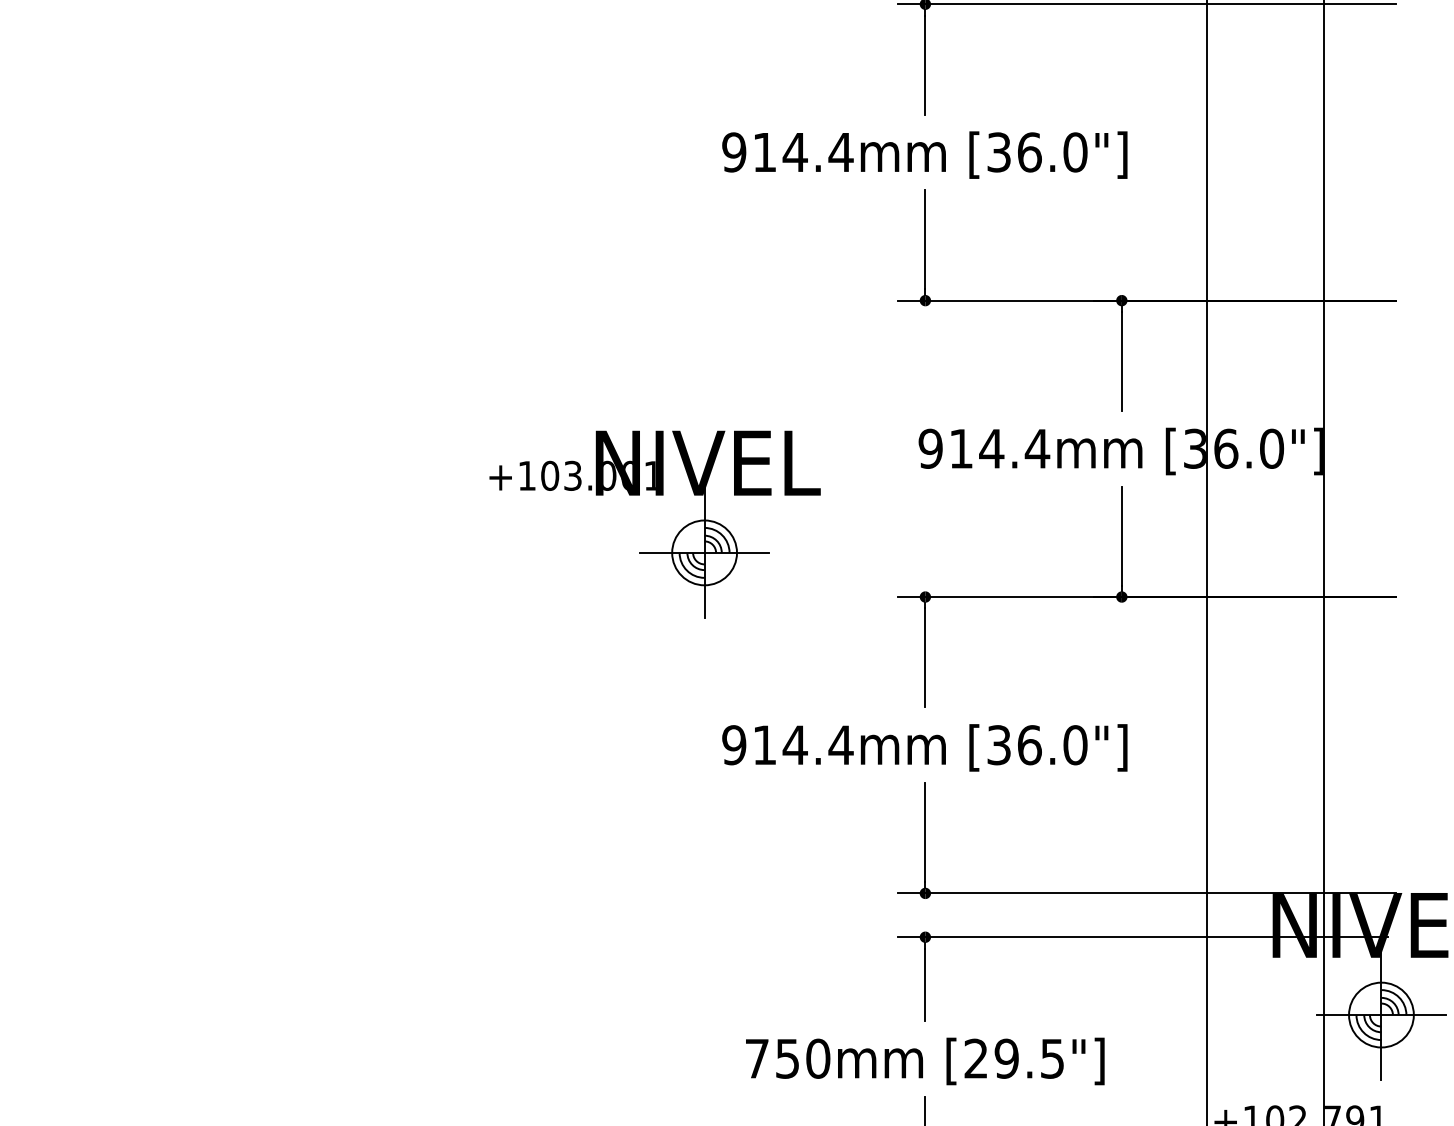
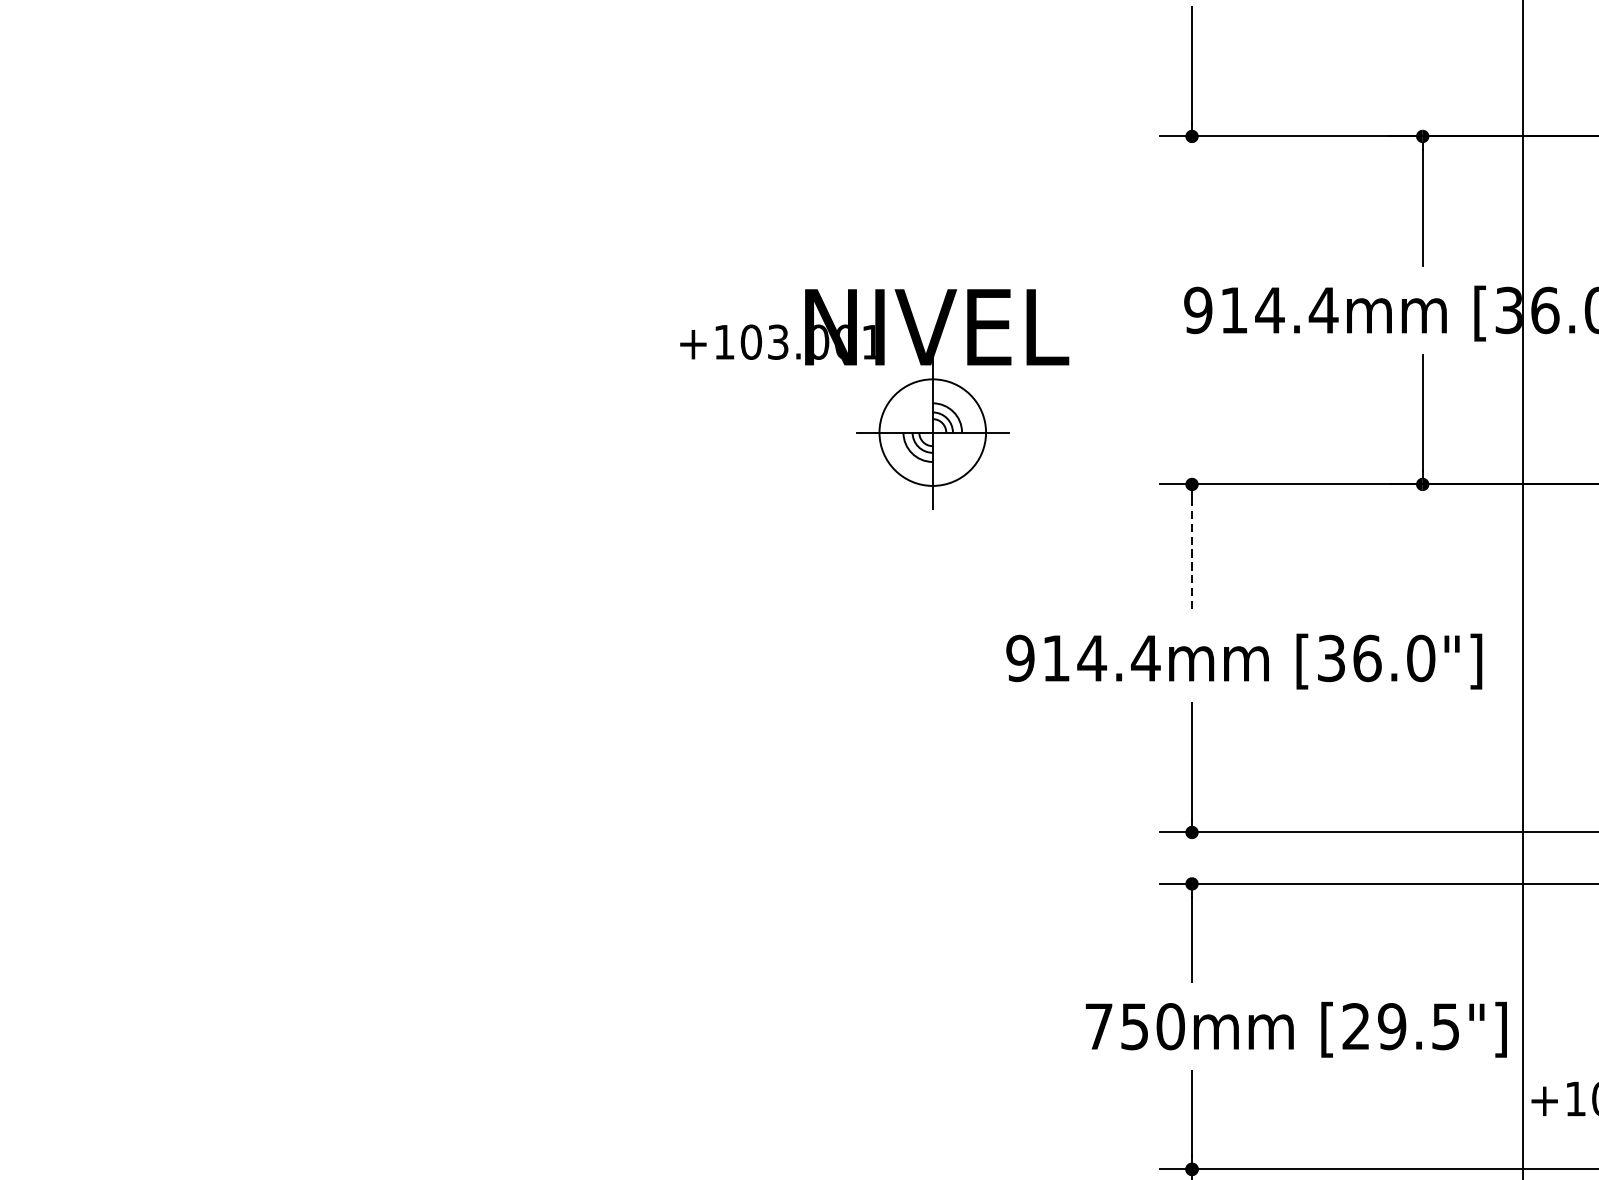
circle: (704, 552) -> (932, 432), size x1.4
line: (925, 657) -> (1192, 555), solid -> dashed
text: (924, 747) -> (1243, 661), moved
text: (925, 1061) -> (1296, 1029), moved

